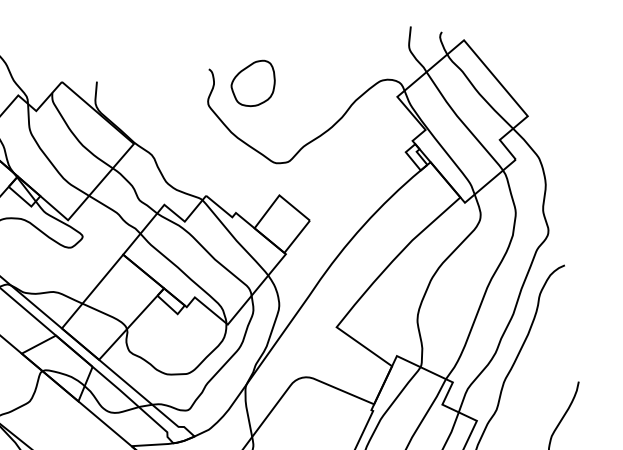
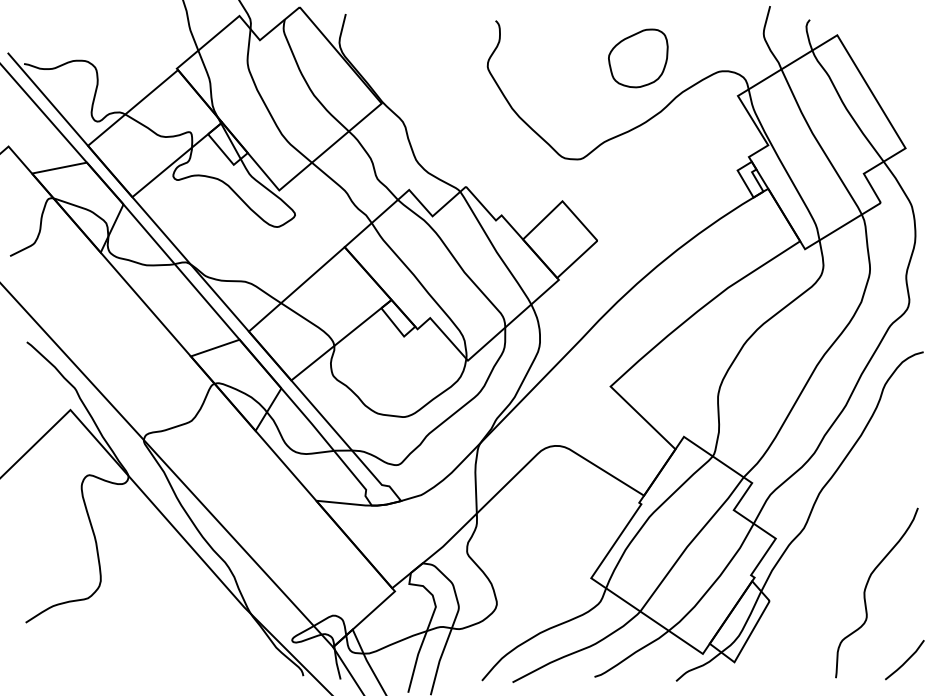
part: (253, 84) -> (638, 58), moved

